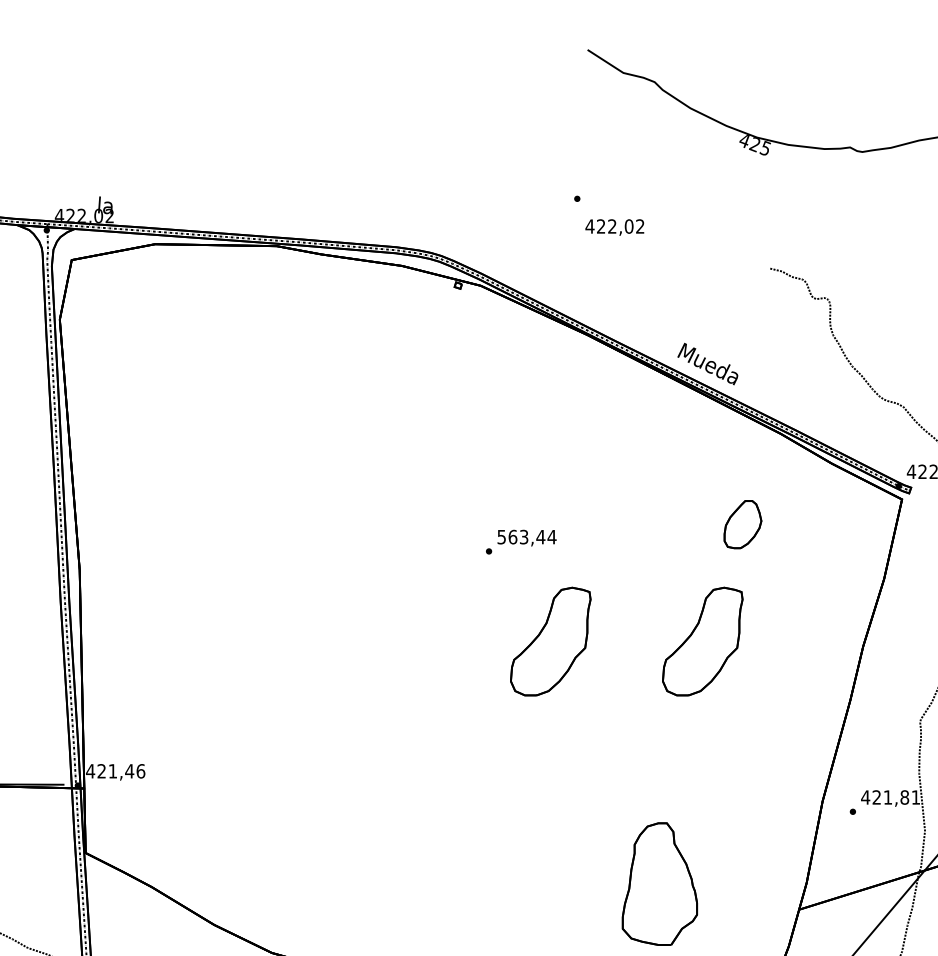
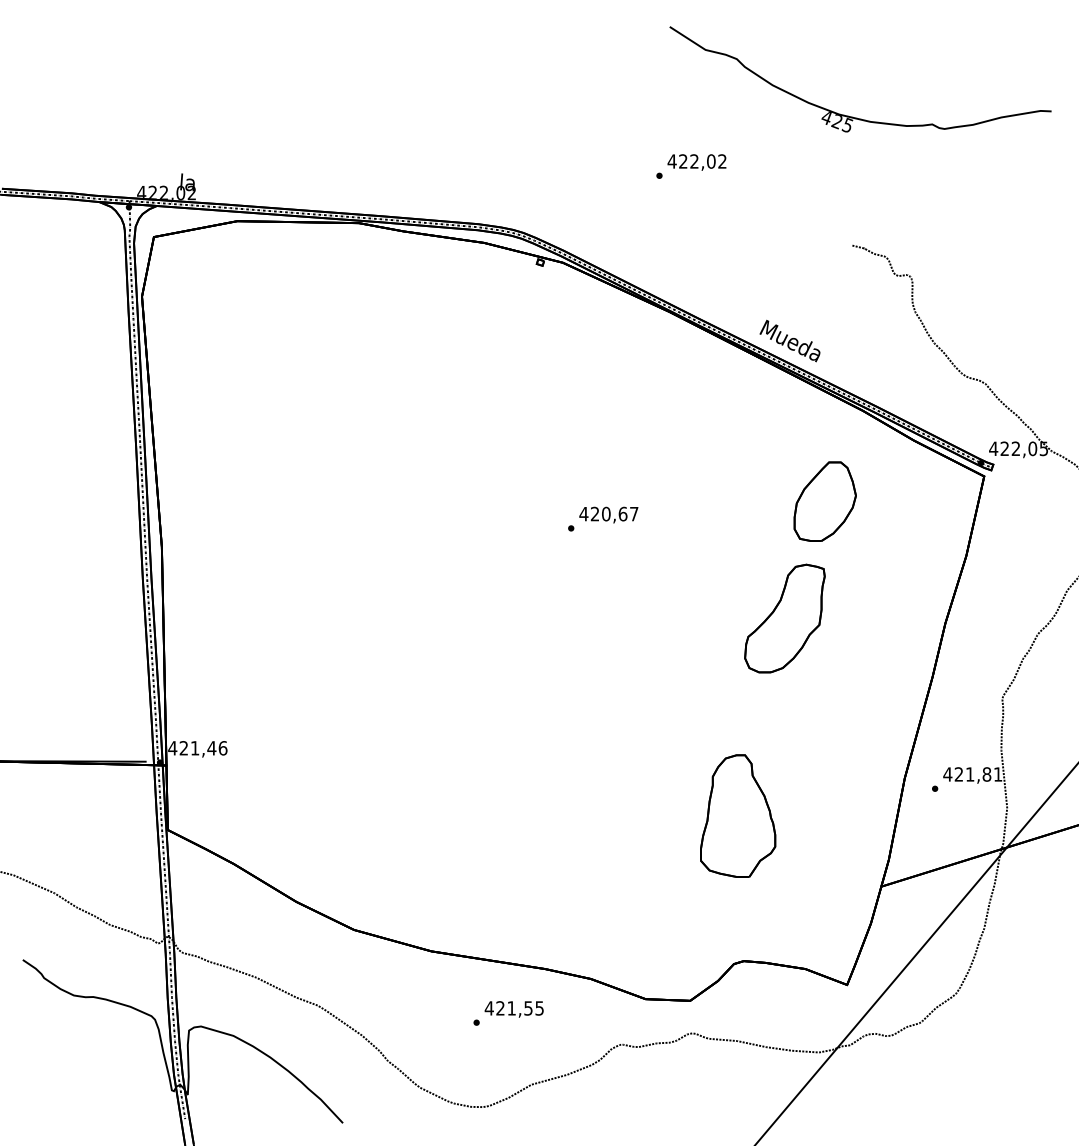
text: (614, 227) -> (696, 162), moved
part: (742, 524) -> (824, 501), size x1.67
text: (526, 536) -> (608, 513), 563,44 -> 420,67
part: (550, 641) -> (632, 618), removed
part: (660, 883) -> (738, 815), moved

